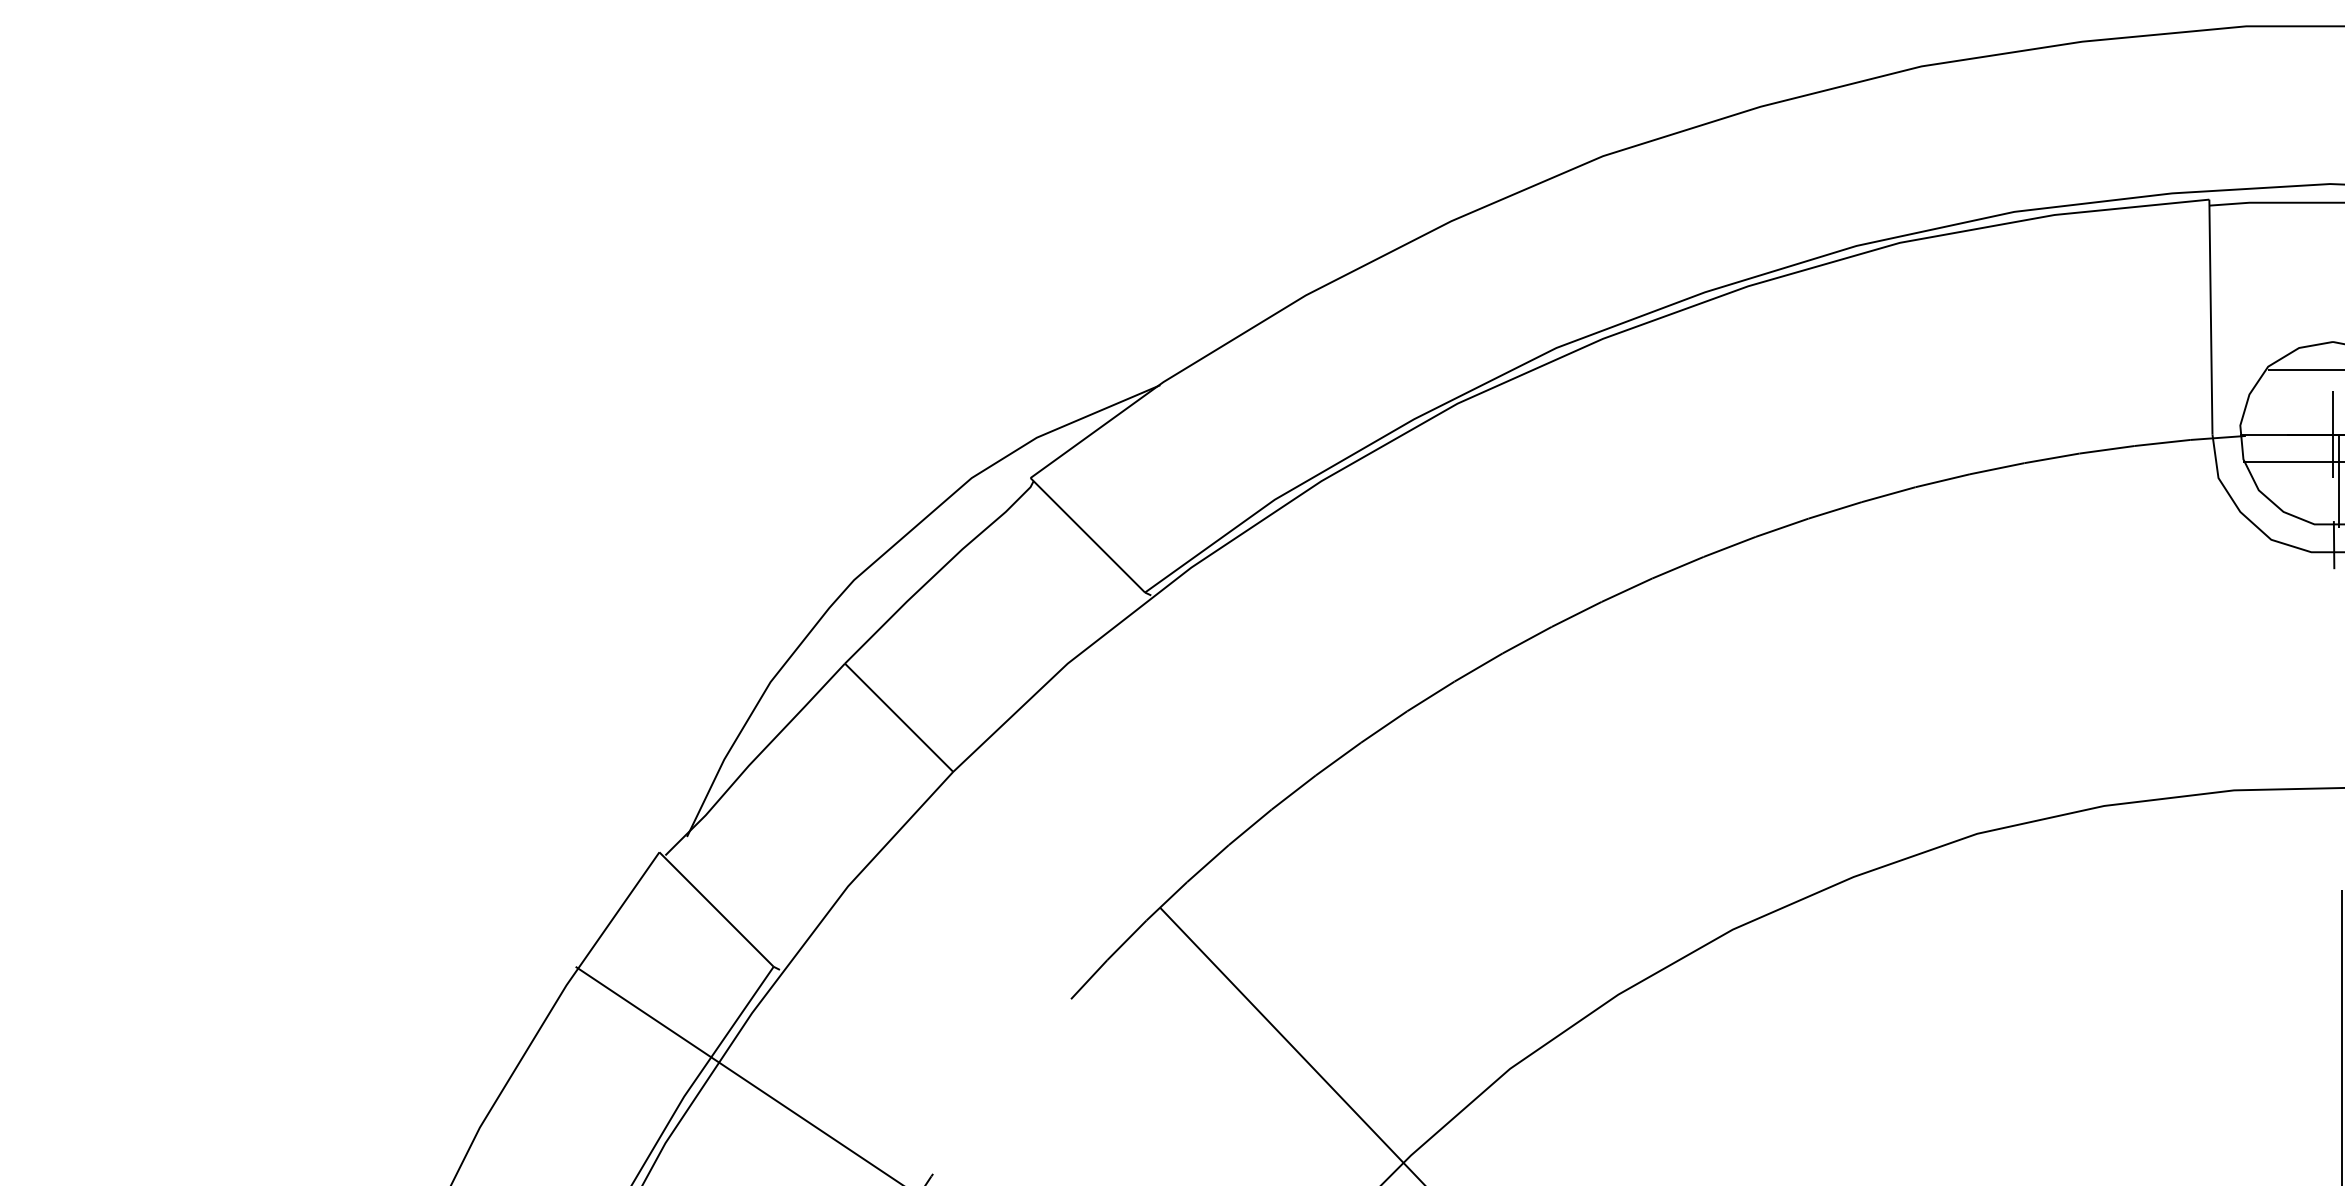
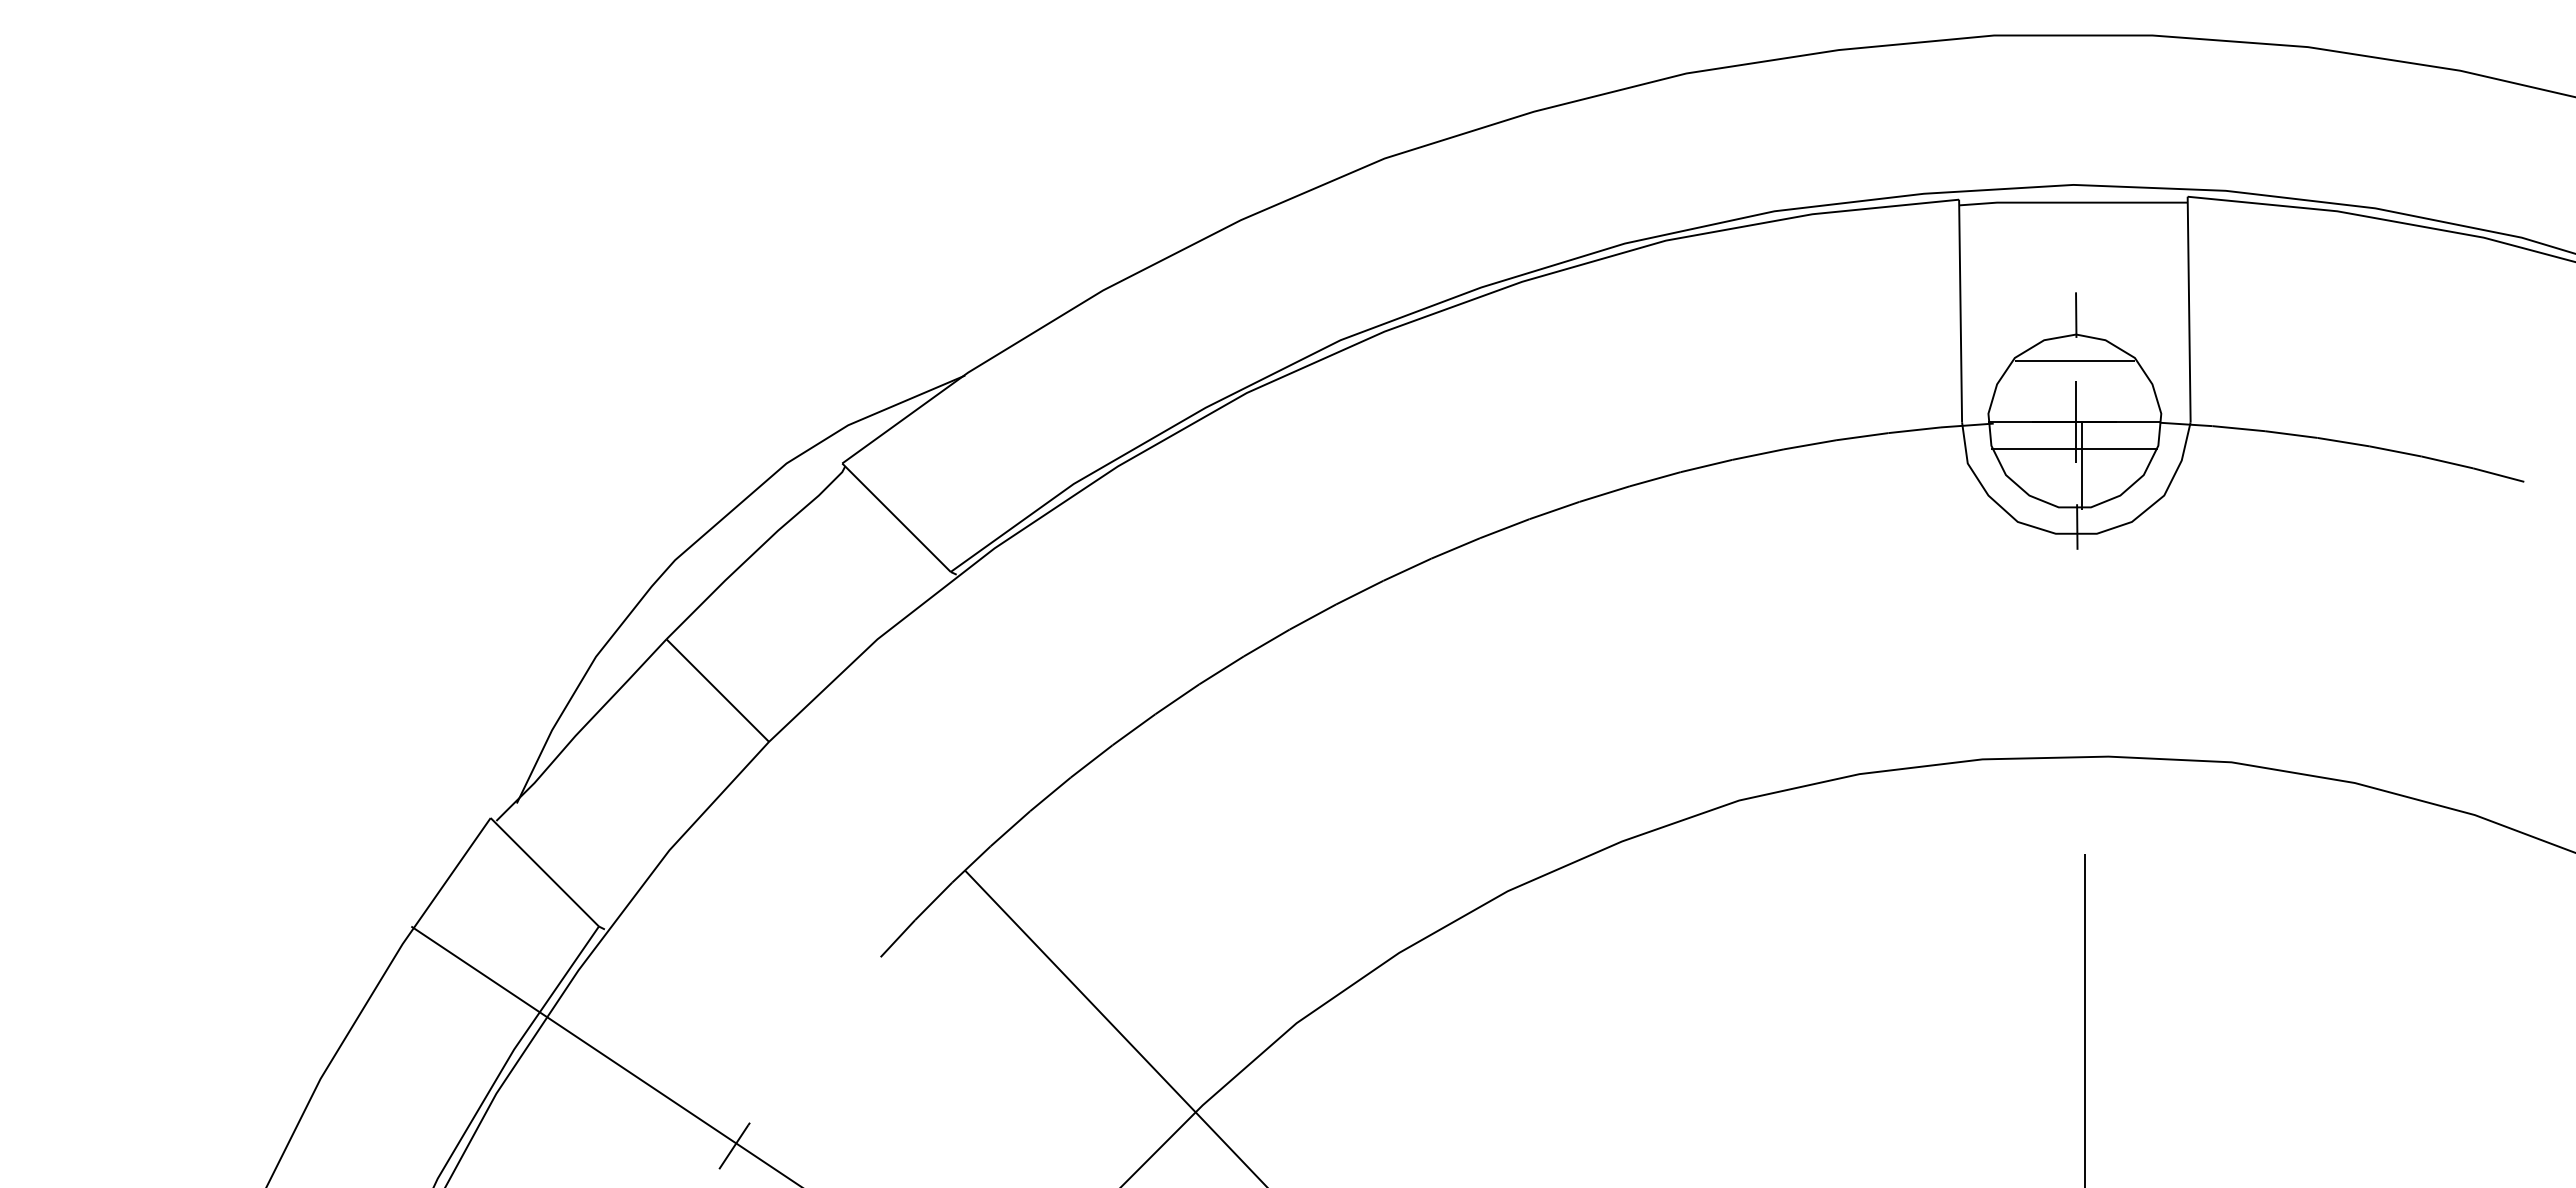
line: (2333, 320) -> (2076, 314), added

